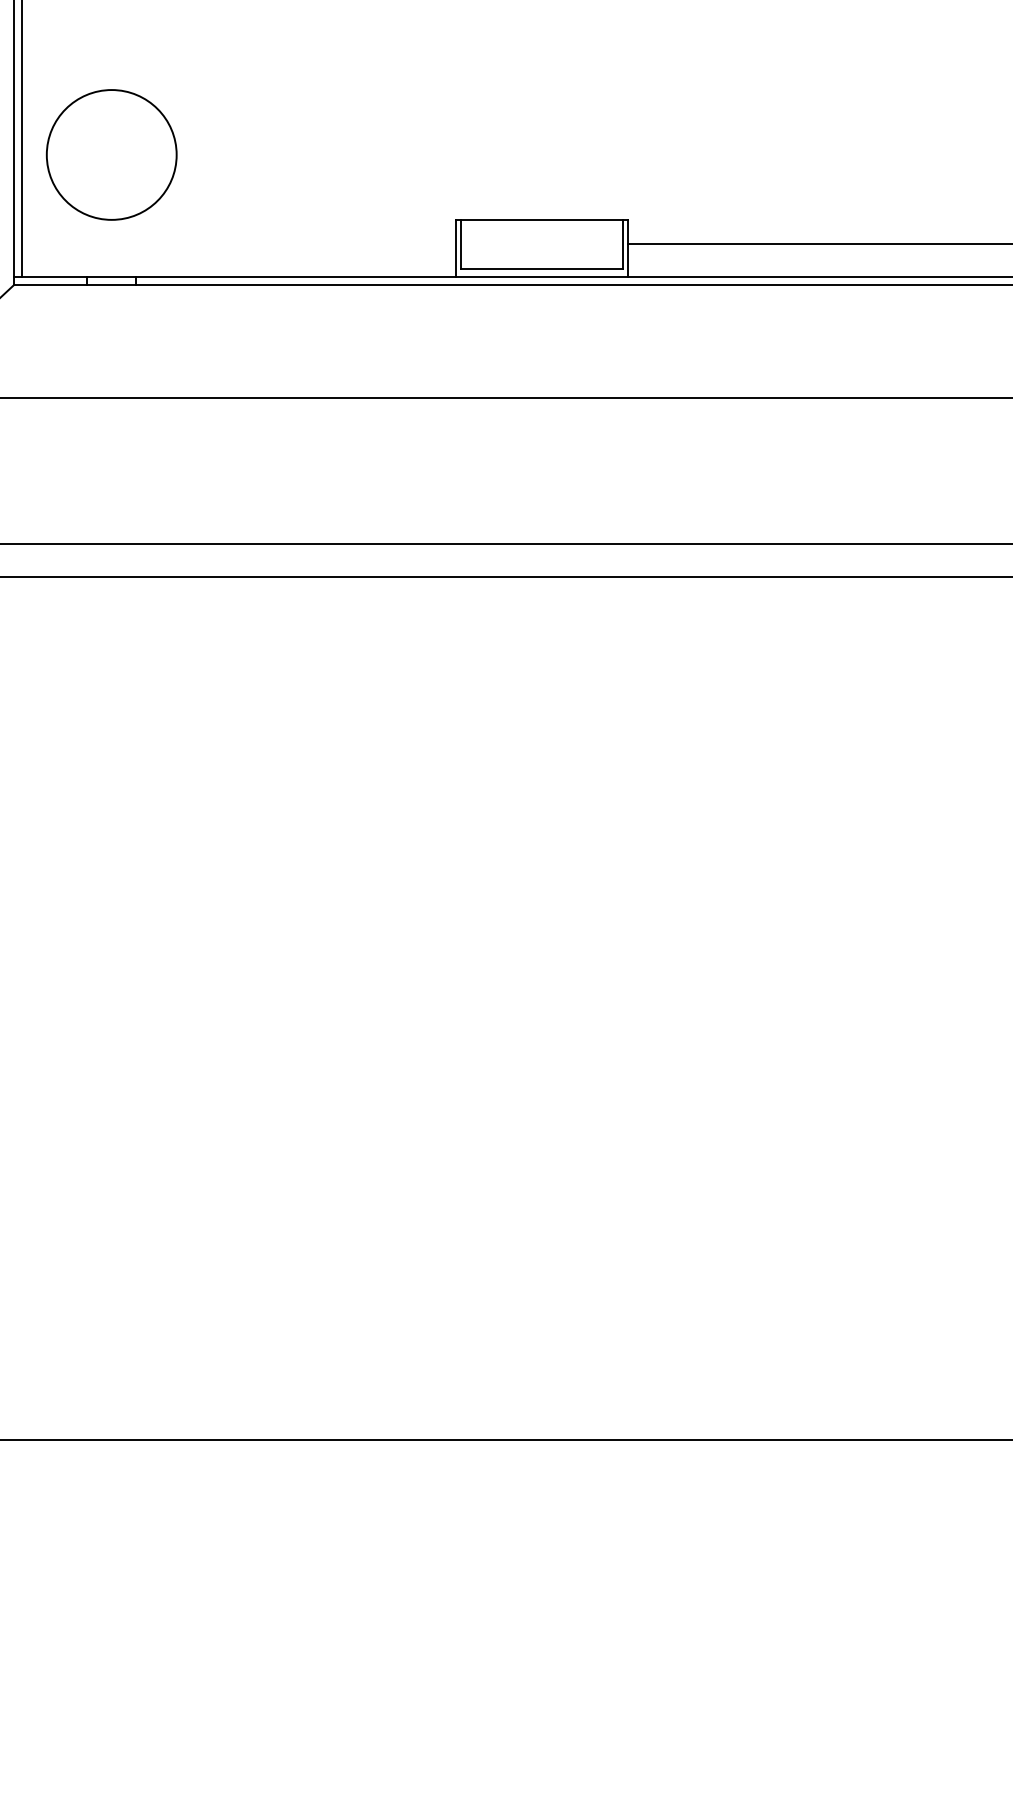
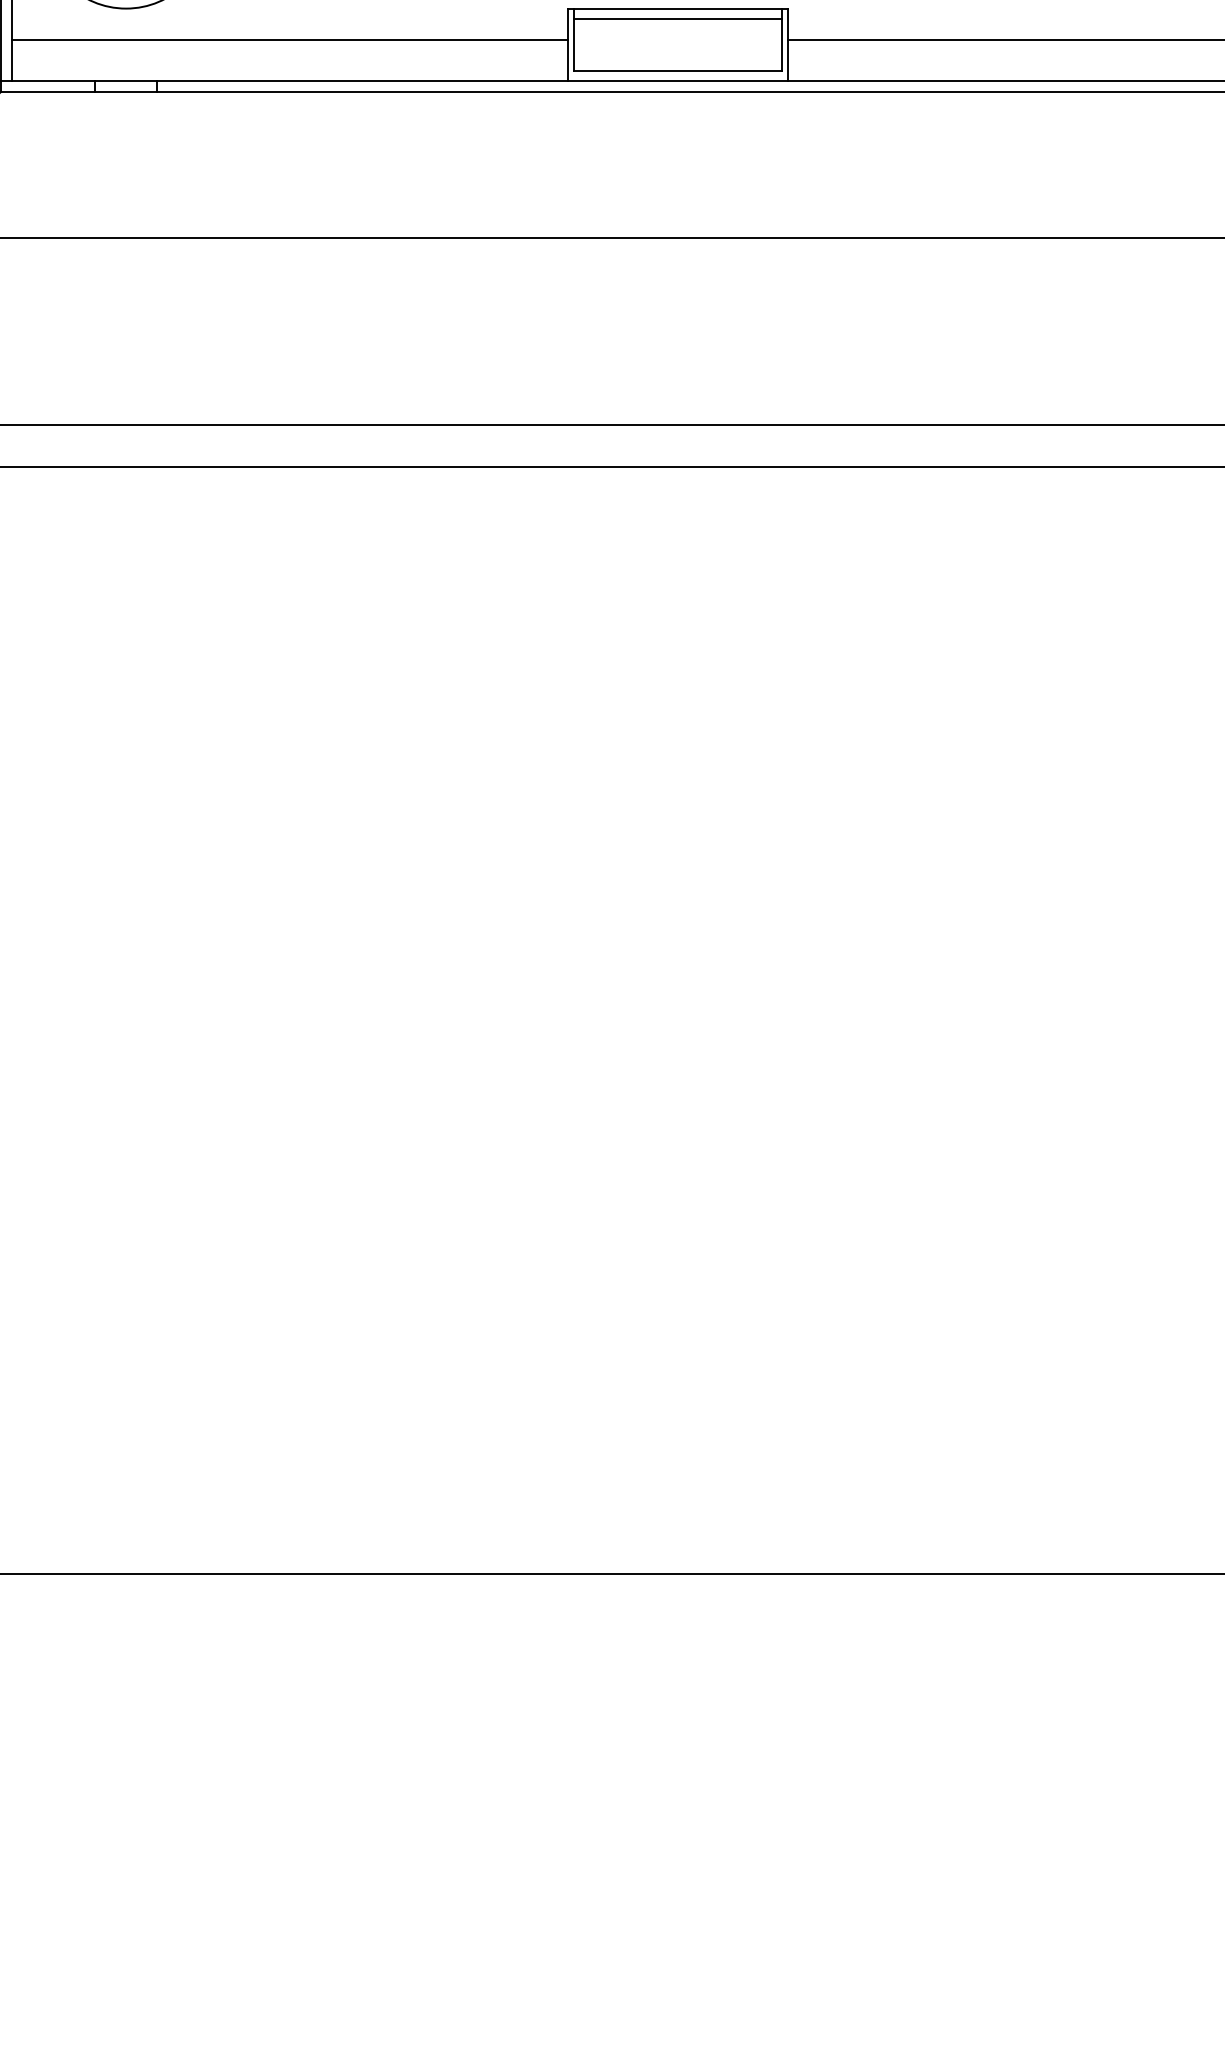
line: (541, 227) -> (677, 18), added
line: (238, 244) -> (288, 40), added

